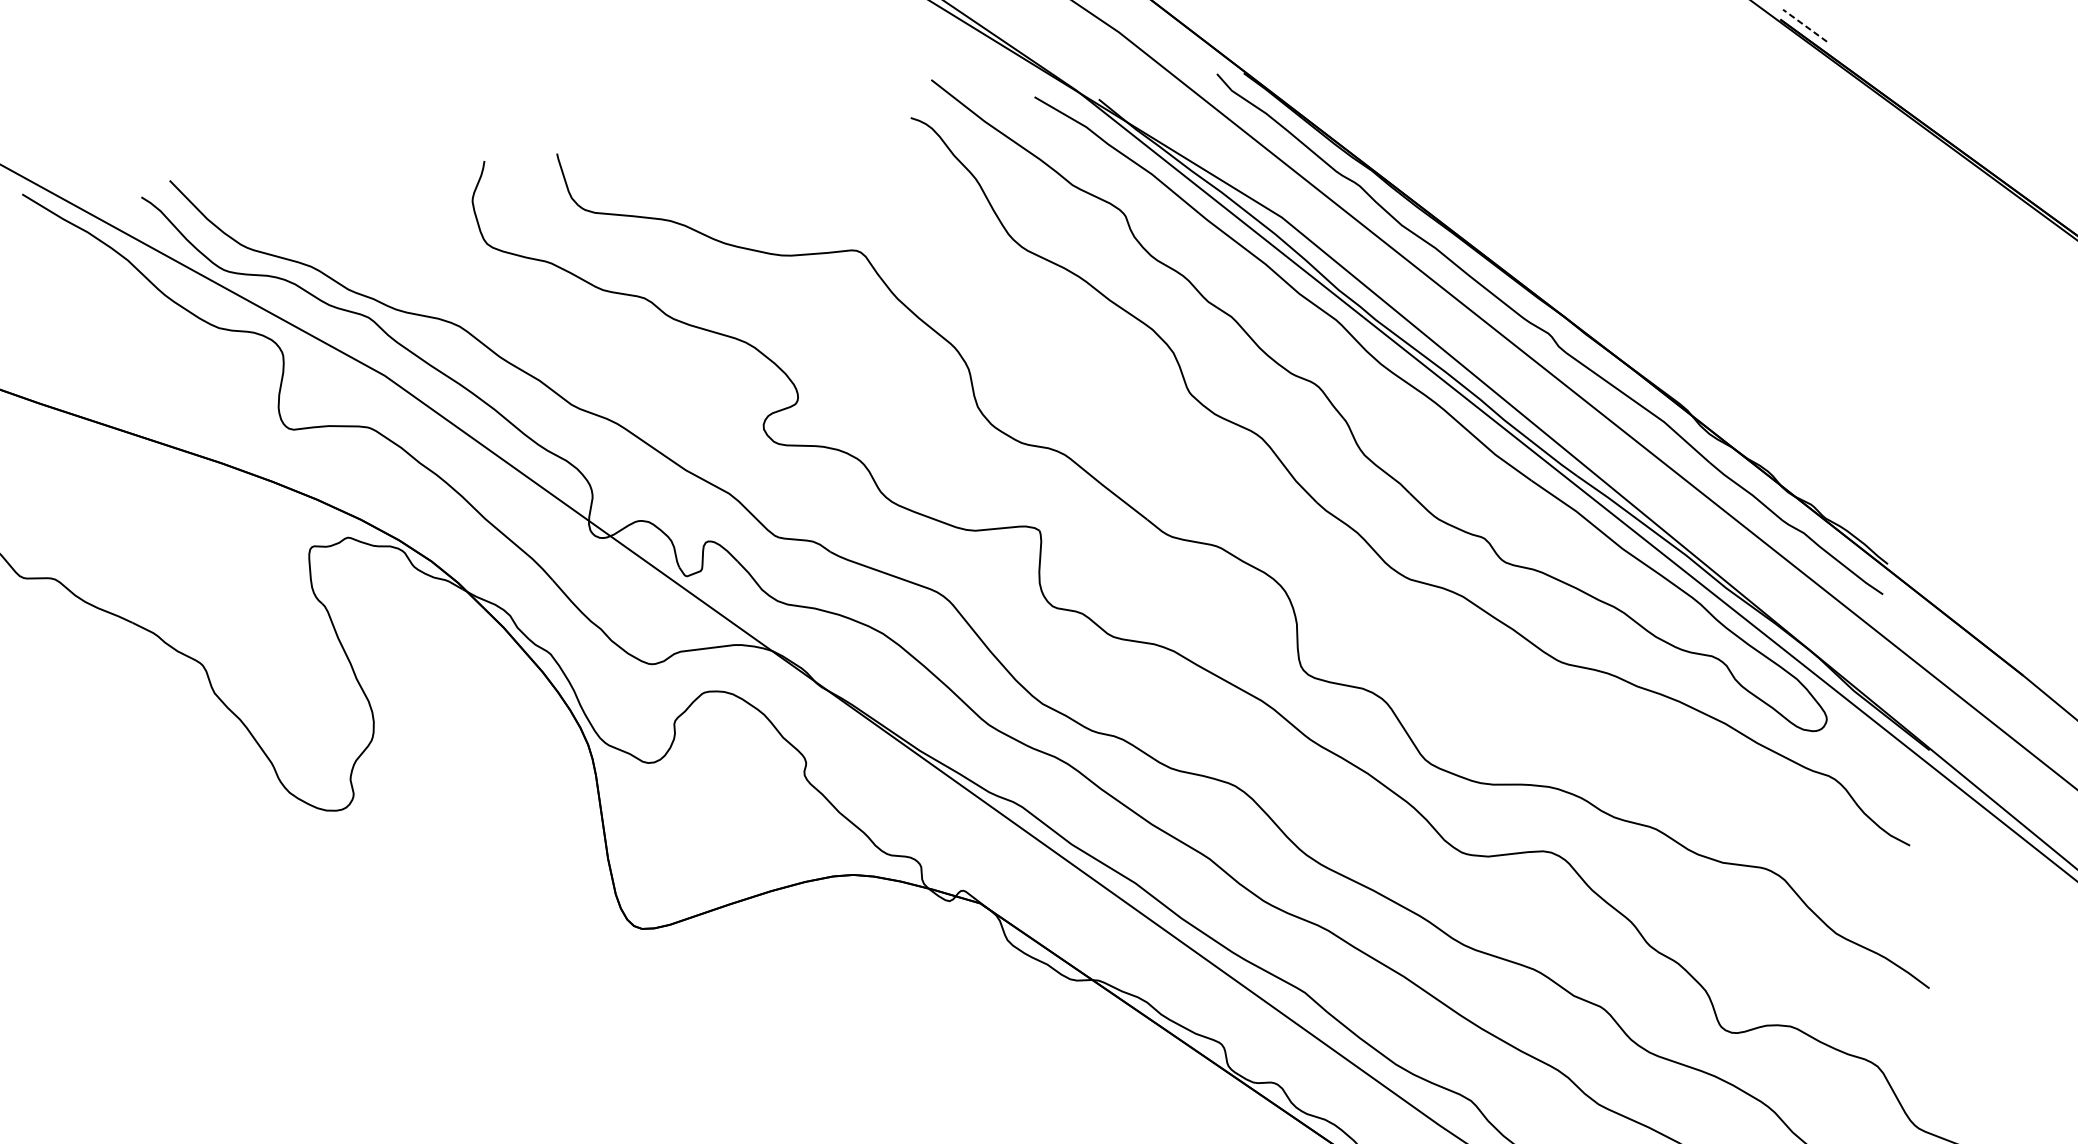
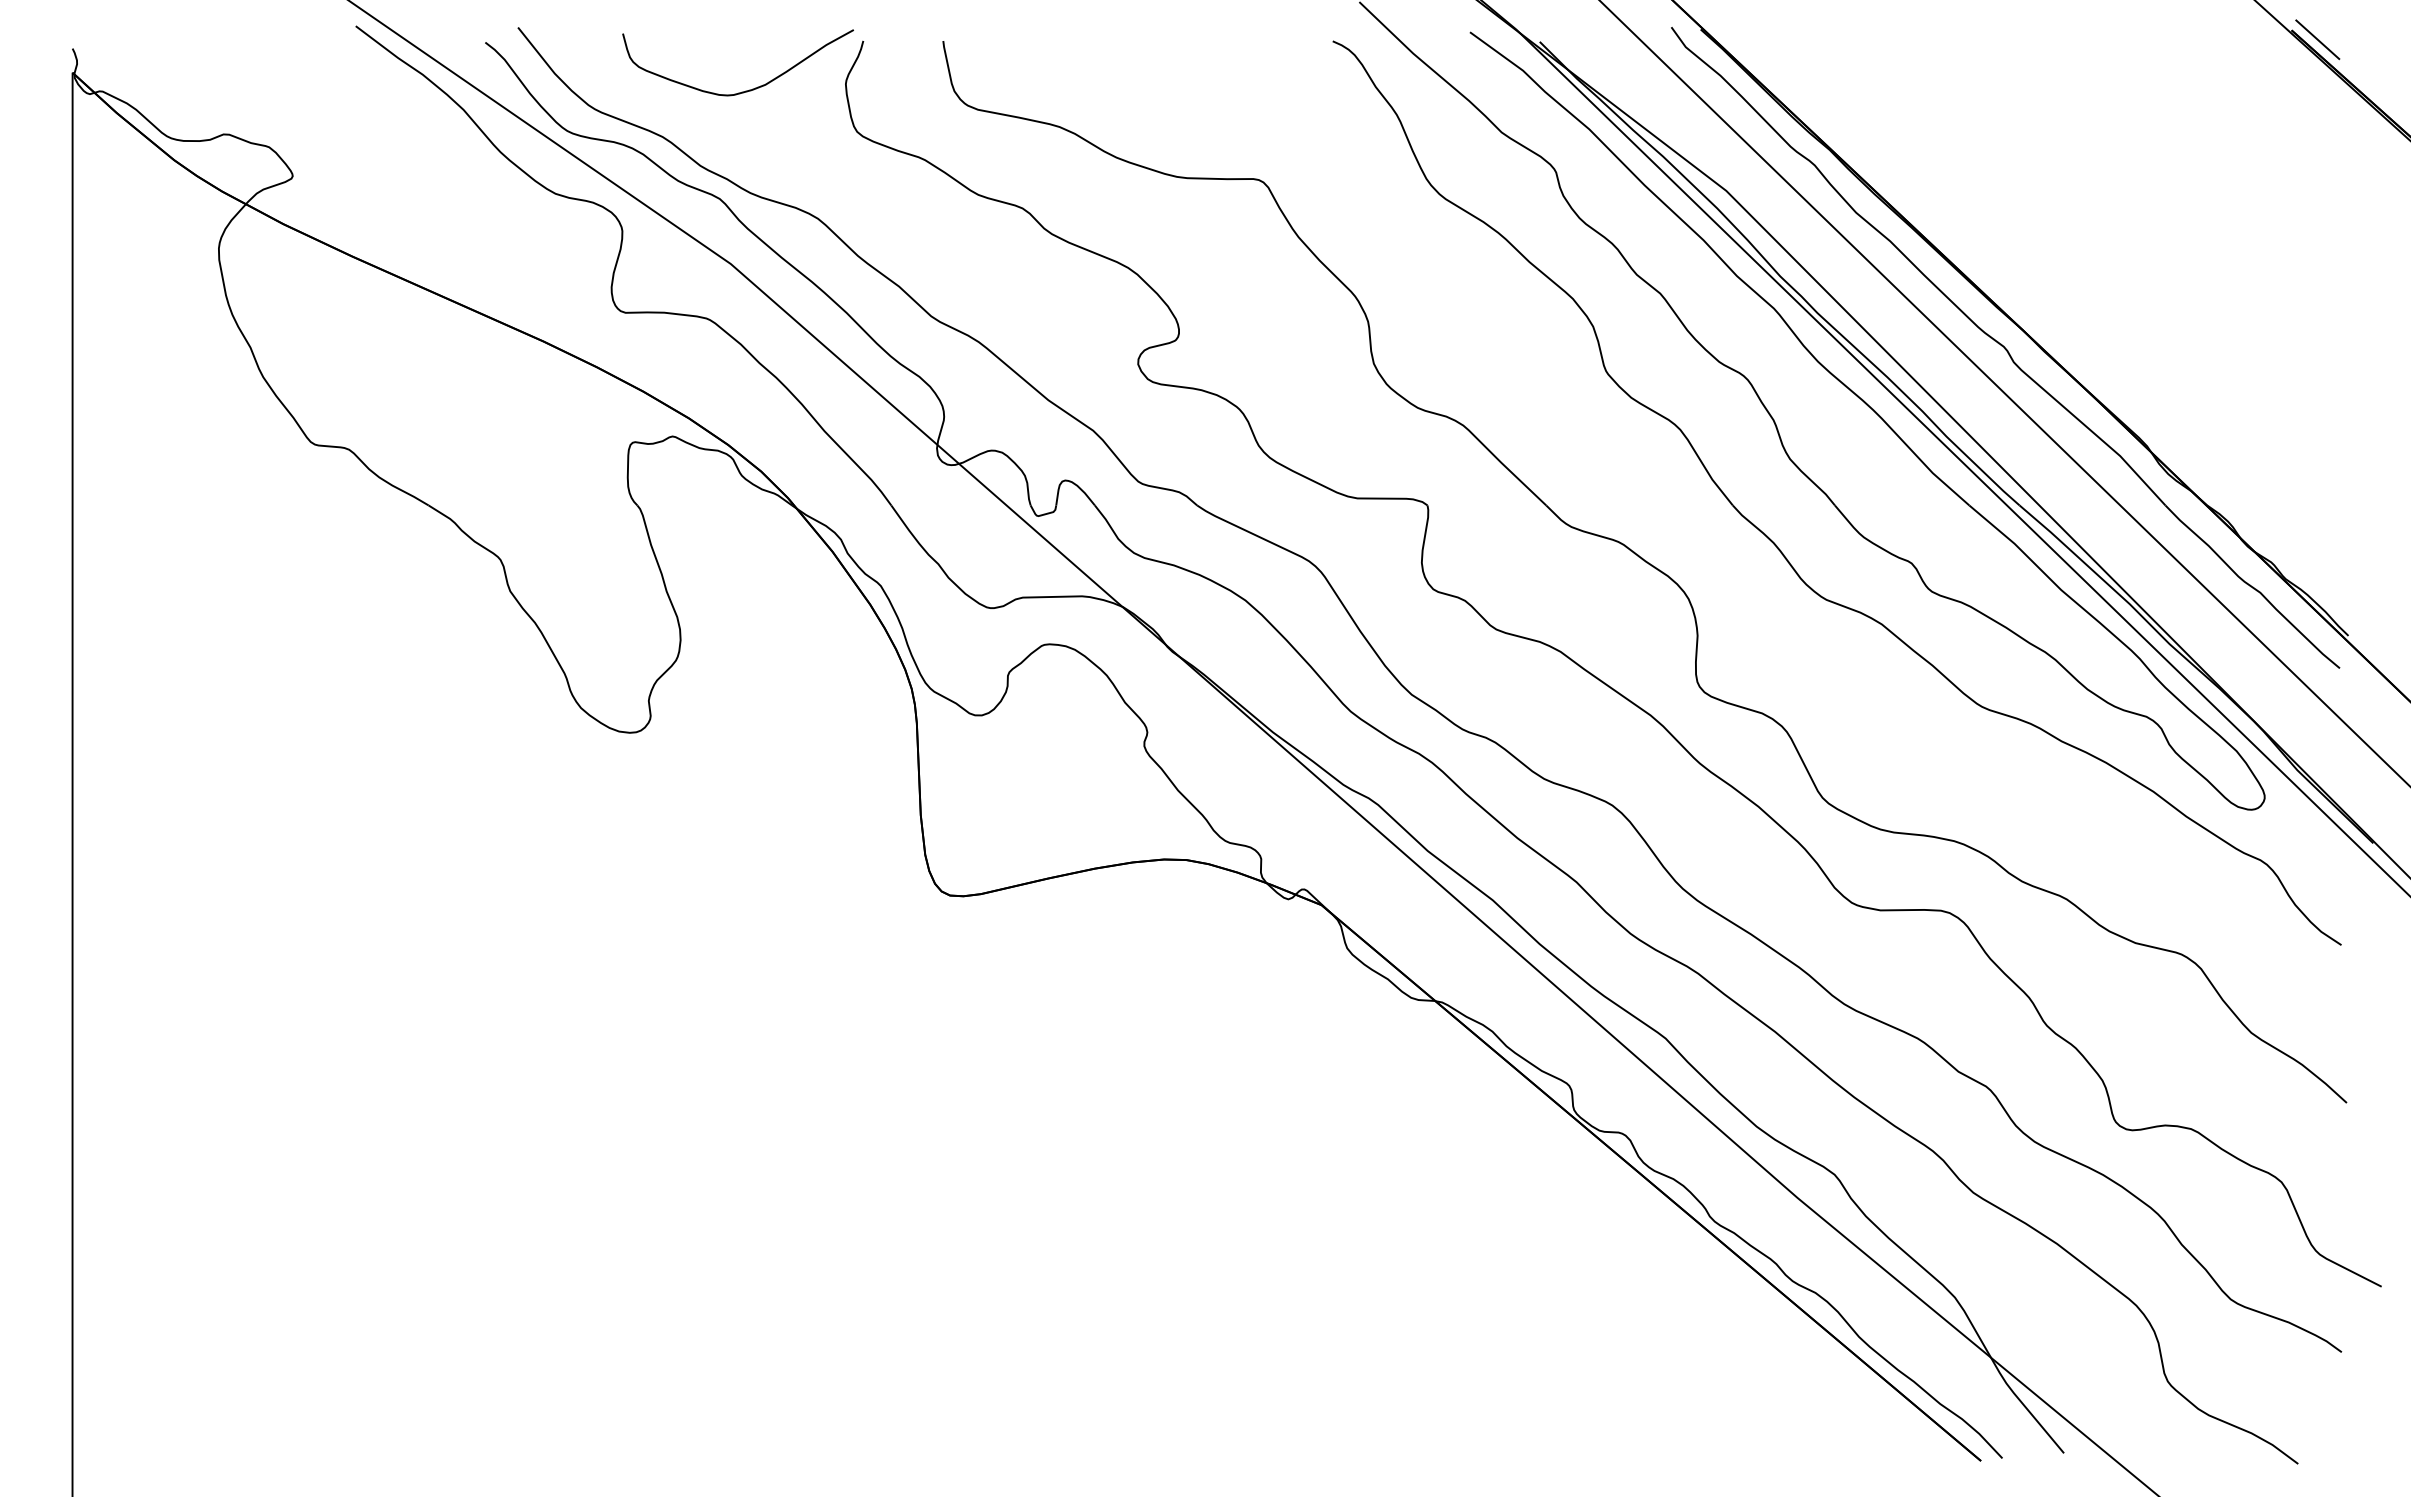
line: (1804, 25) -> (2317, 39), dashed -> solid
curve: (382, 216) -> (745, 90), added

